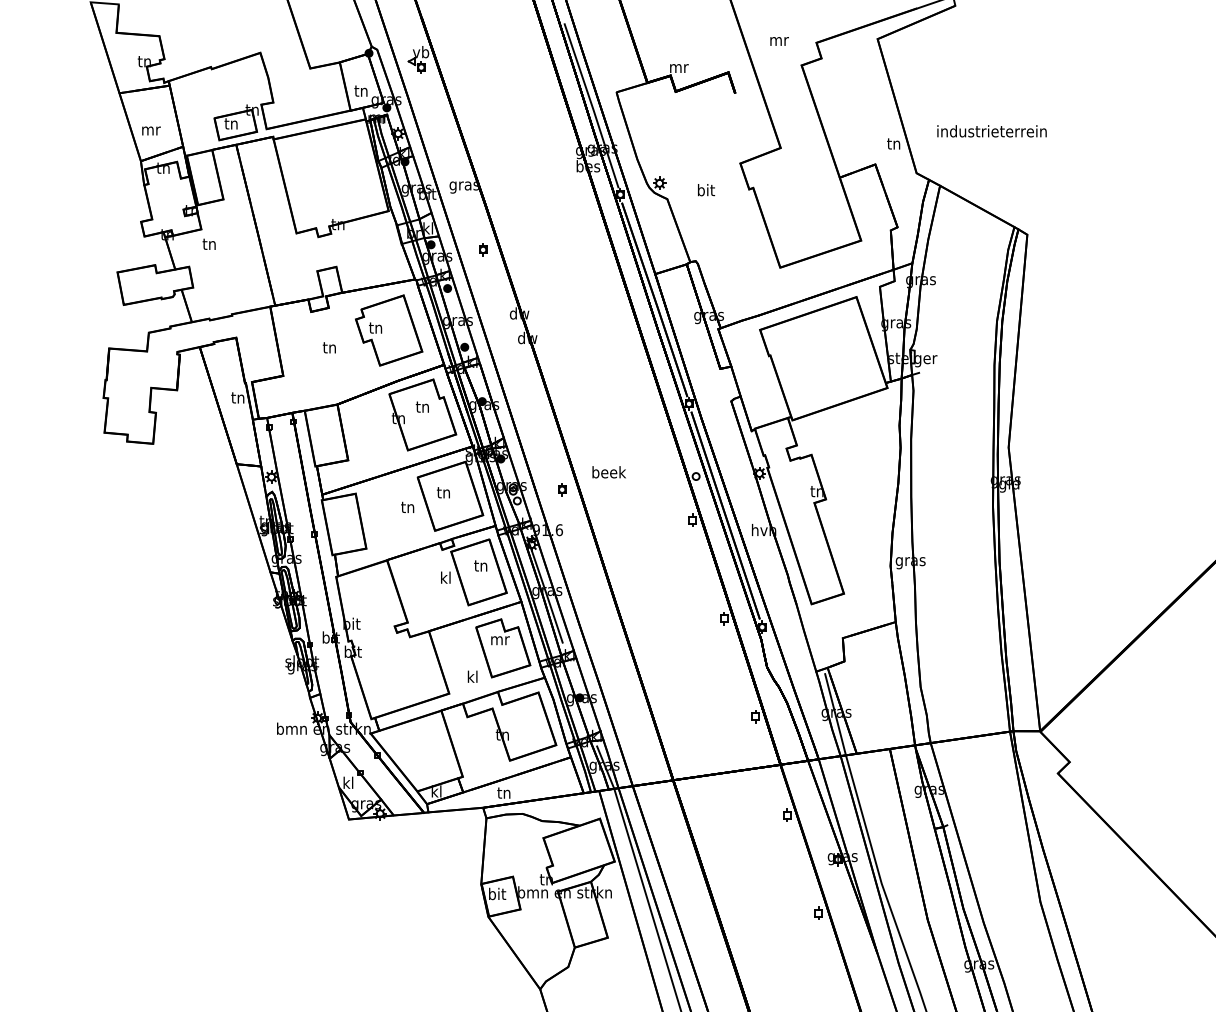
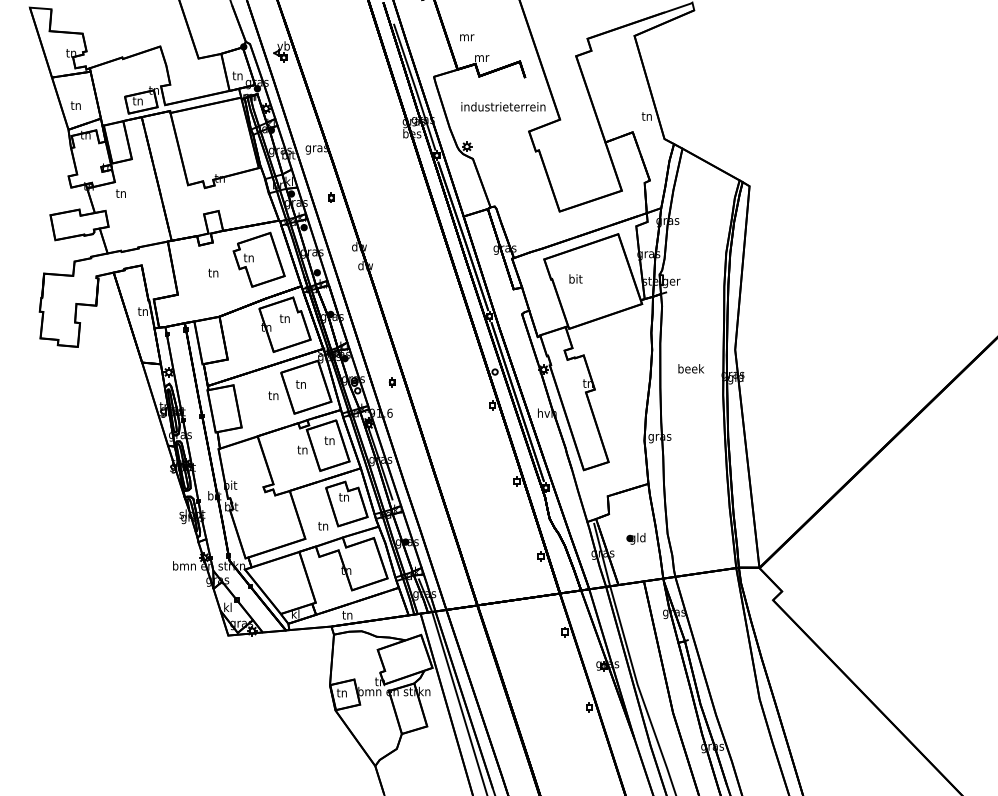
text: (779, 41) -> (467, 37), moved
text: (151, 129) -> (76, 105), mr -> tn
text: (992, 130) -> (503, 106), moved
text: (705, 189) -> (575, 278), moved
text: (609, 471) -> (691, 368), moved
text: (445, 577) -> (302, 449), kl -> tn
text: (500, 639) -> (344, 497), mr -> tn
text: (472, 676) -> (323, 525), kl -> tn
part: (878, 693) -> (635, 538), added
text: (497, 893) -> (342, 692), bit -> tn

